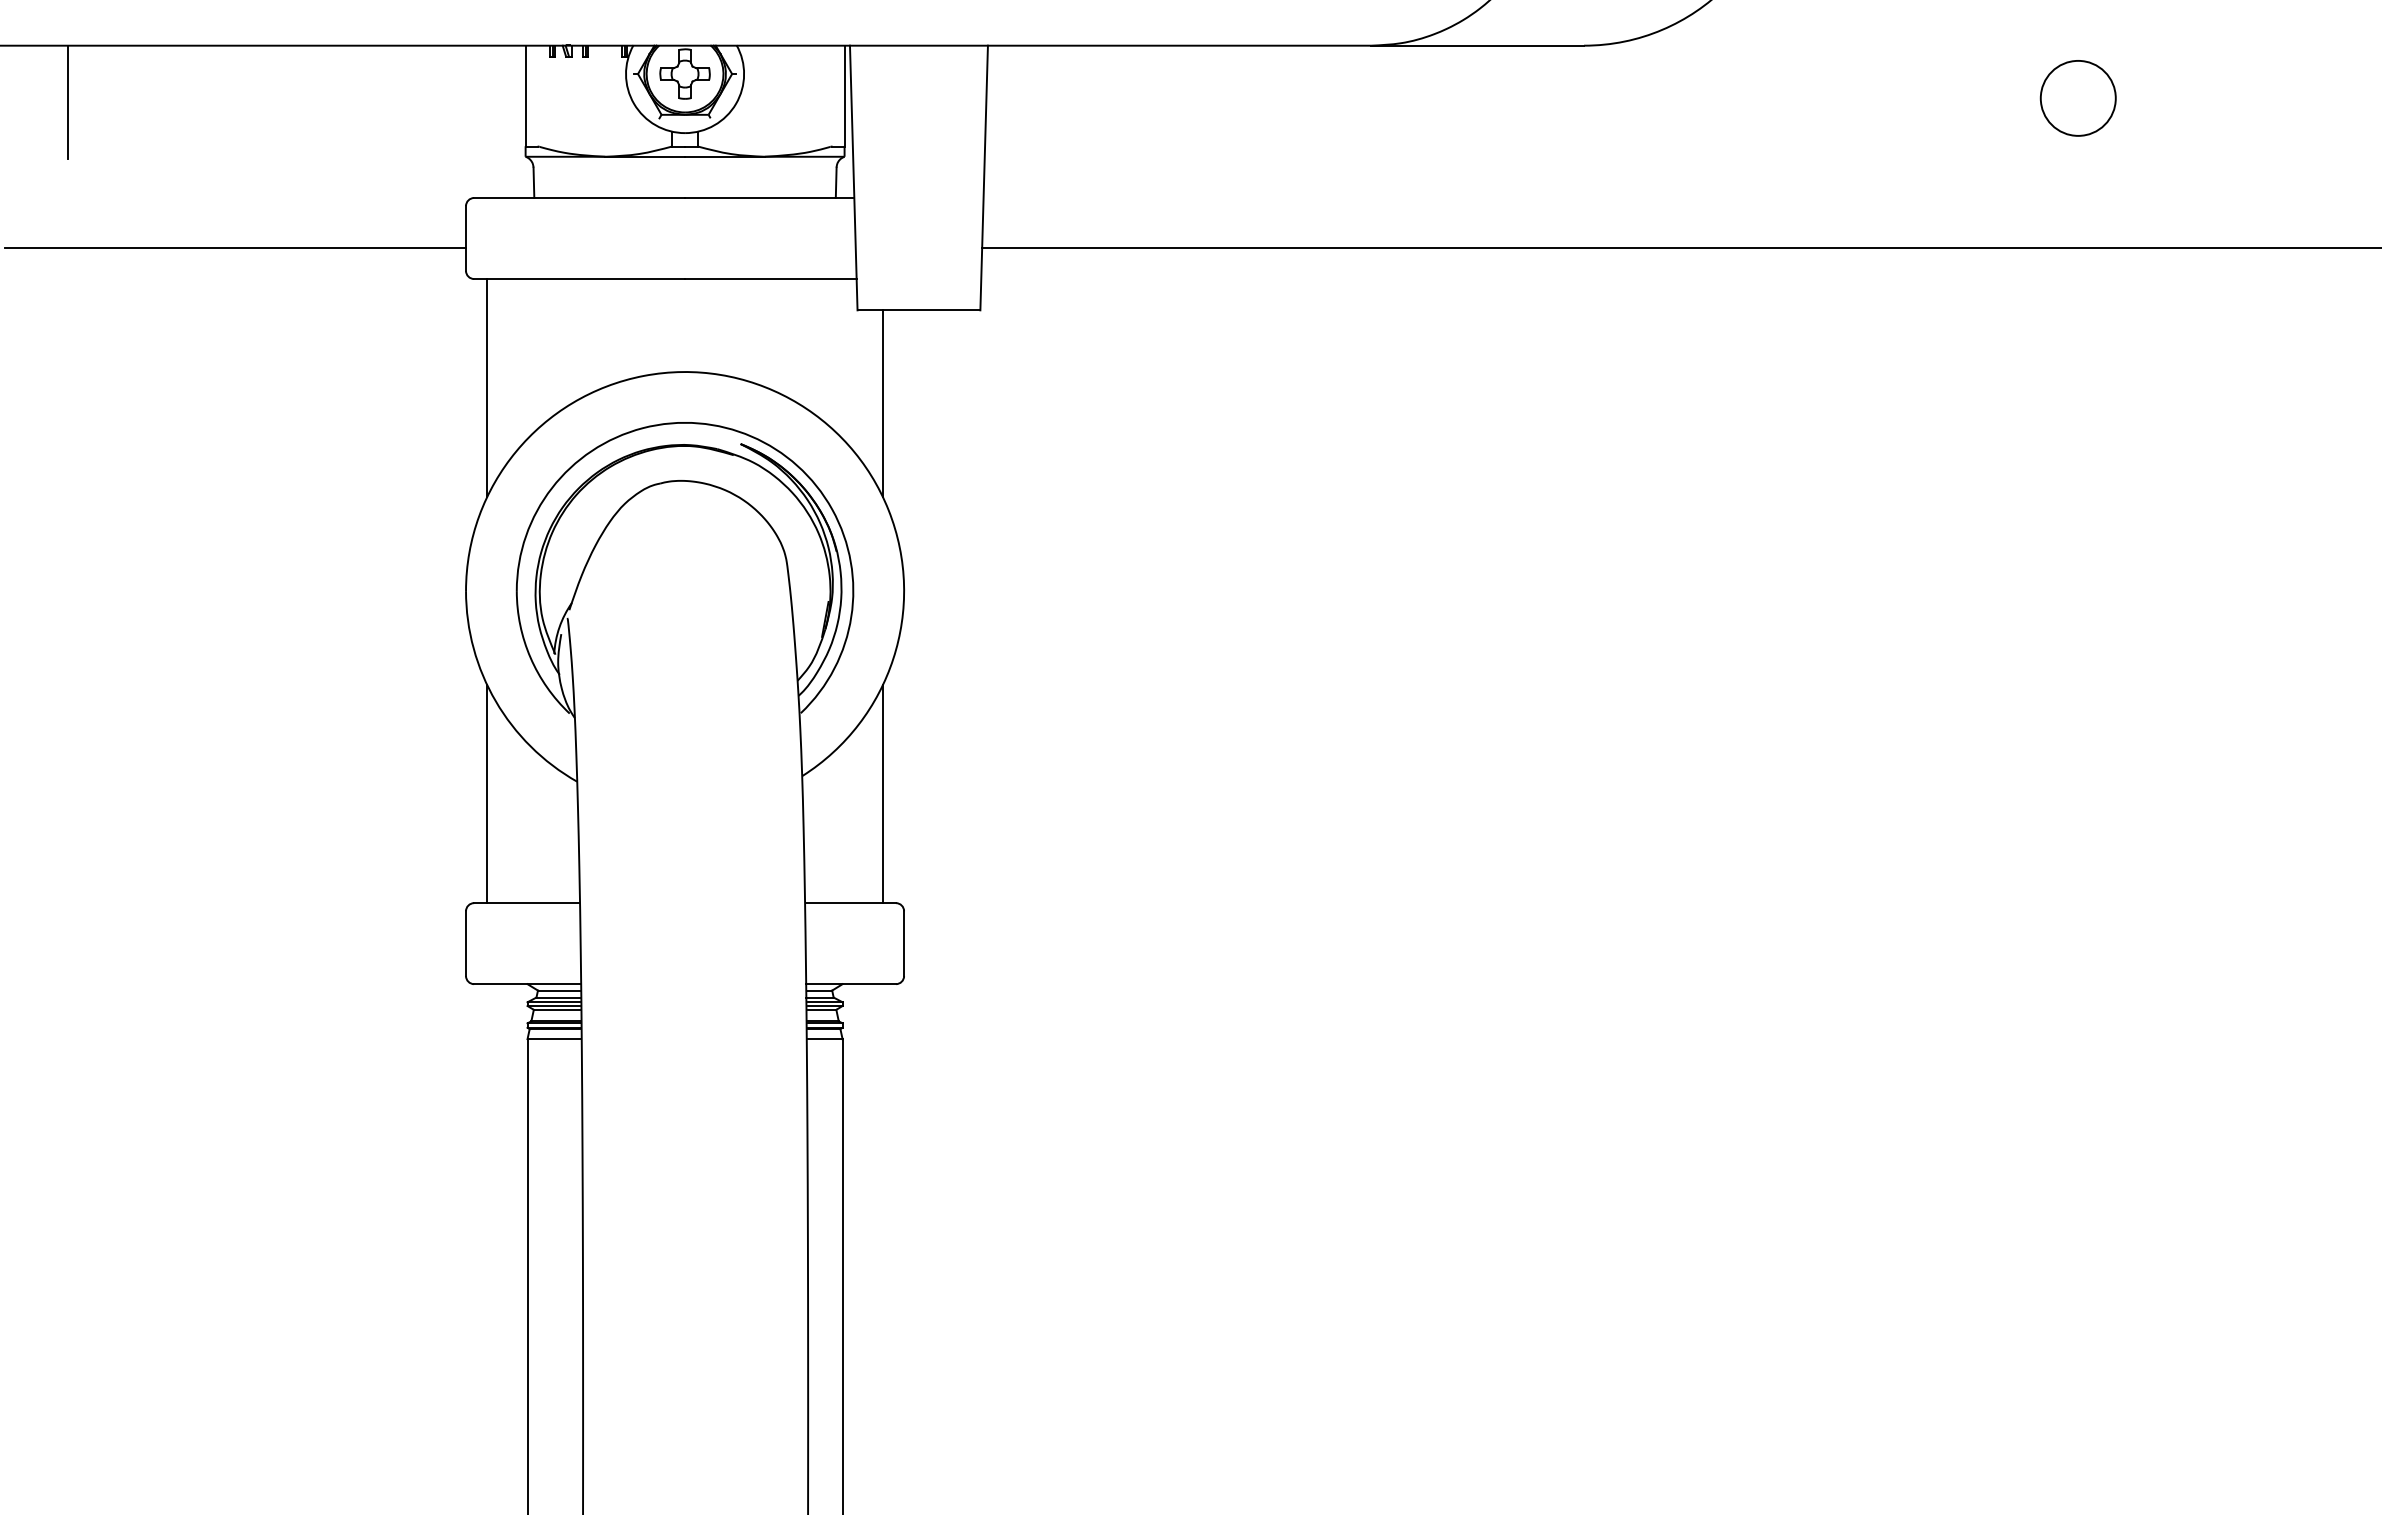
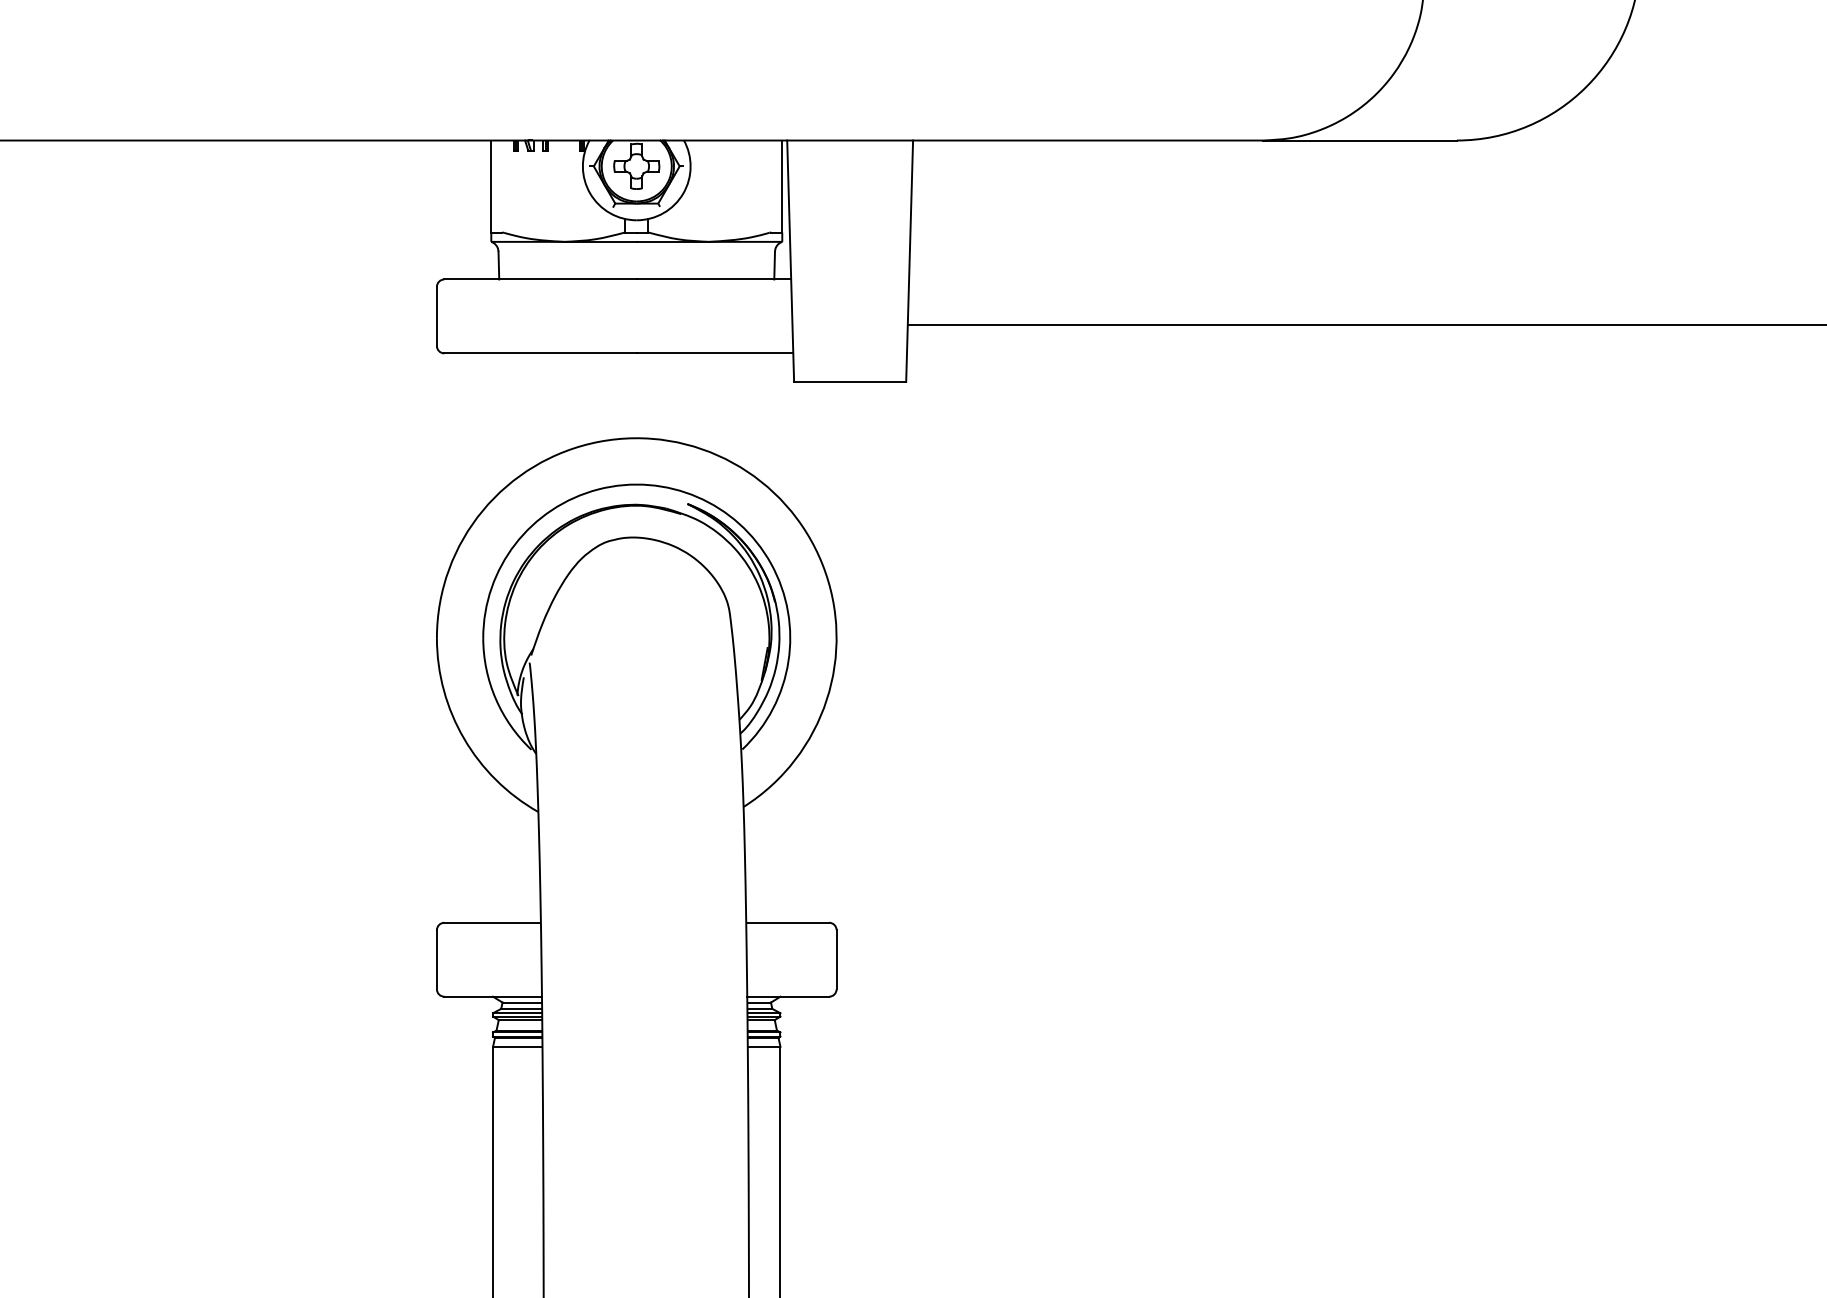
line: (68, 102) -> (74, 192), removed
line: (235, 248) -> (226, 325), removed
line: (487, 388) -> (456, 453), removed
line: (883, 403) -> (817, 466), removed
line: (487, 793) -> (456, 822), removed
line: (883, 793) -> (817, 822), removed

